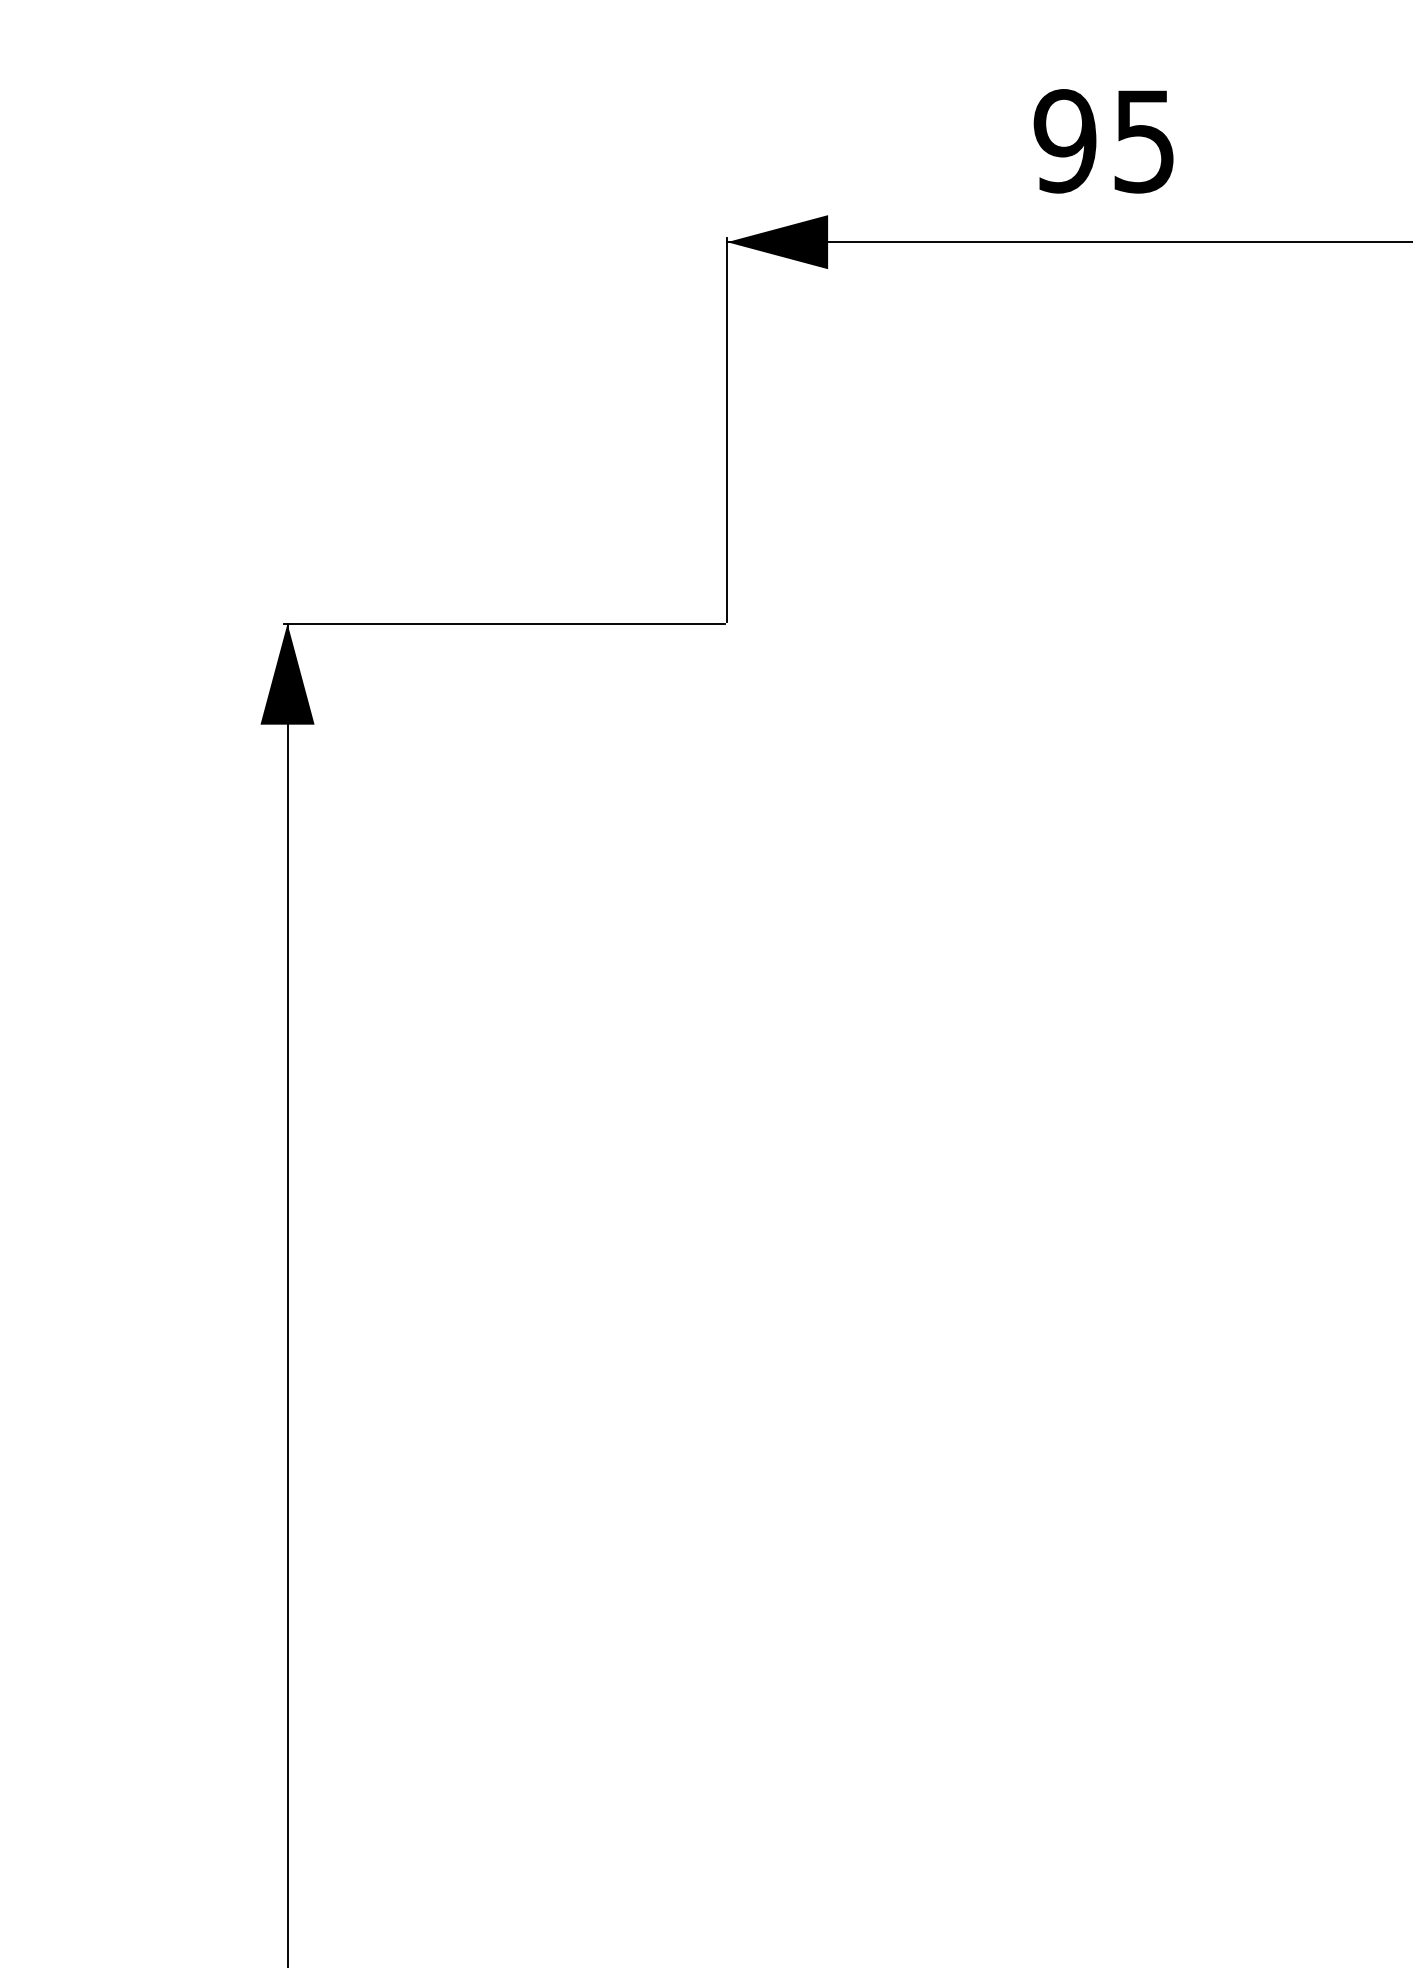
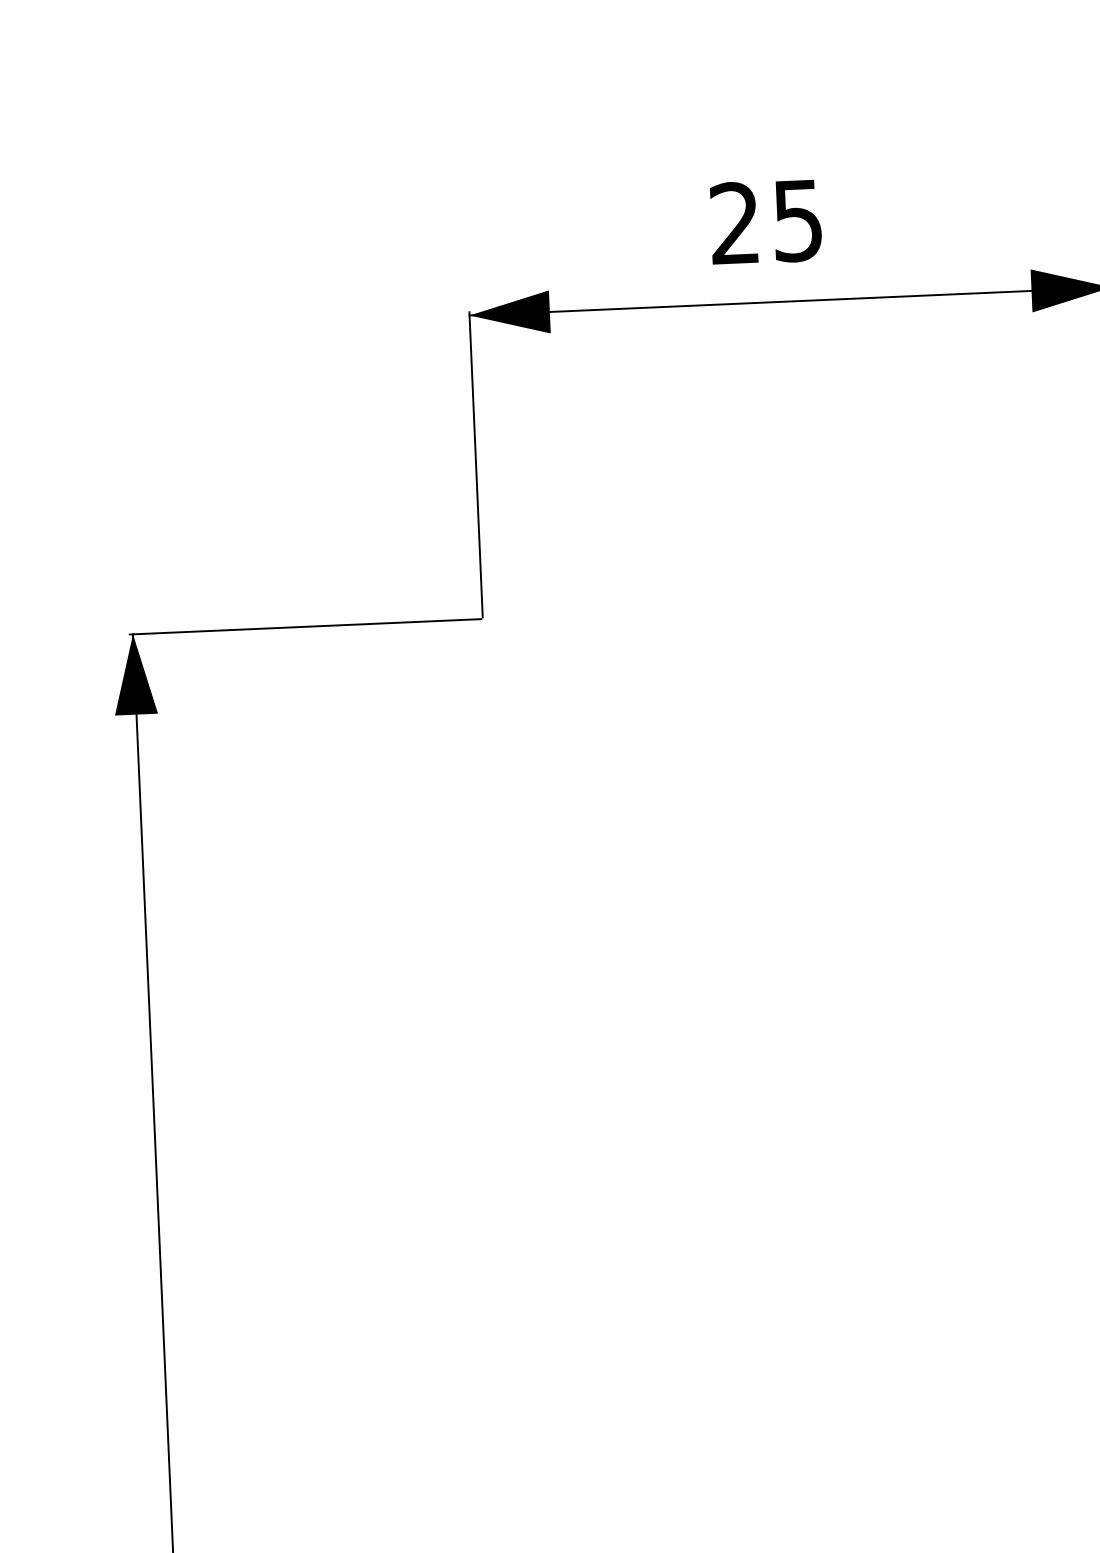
text: (1064, 141) -> (734, 223), 95 -> 25

